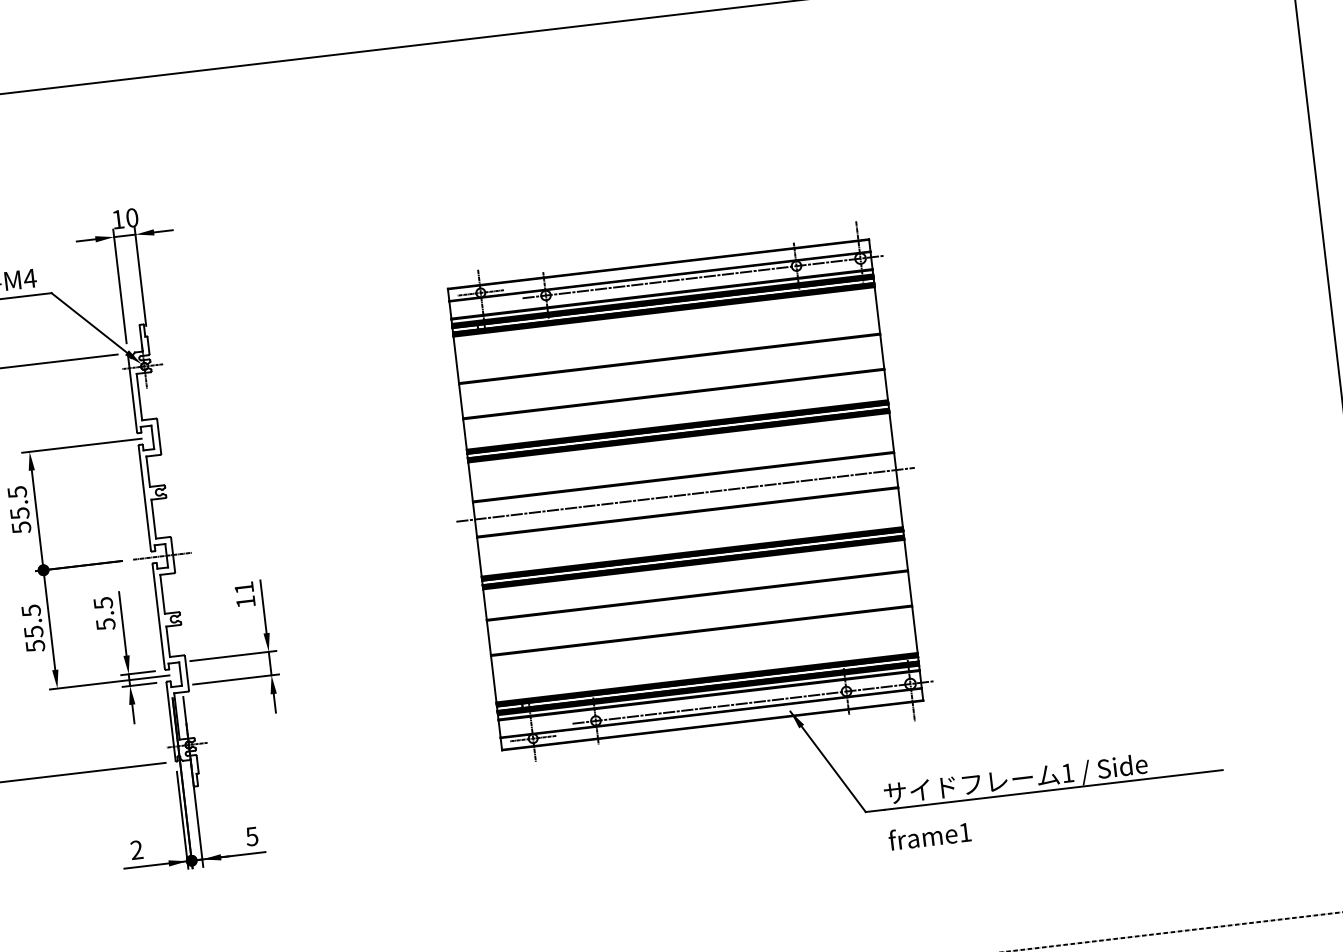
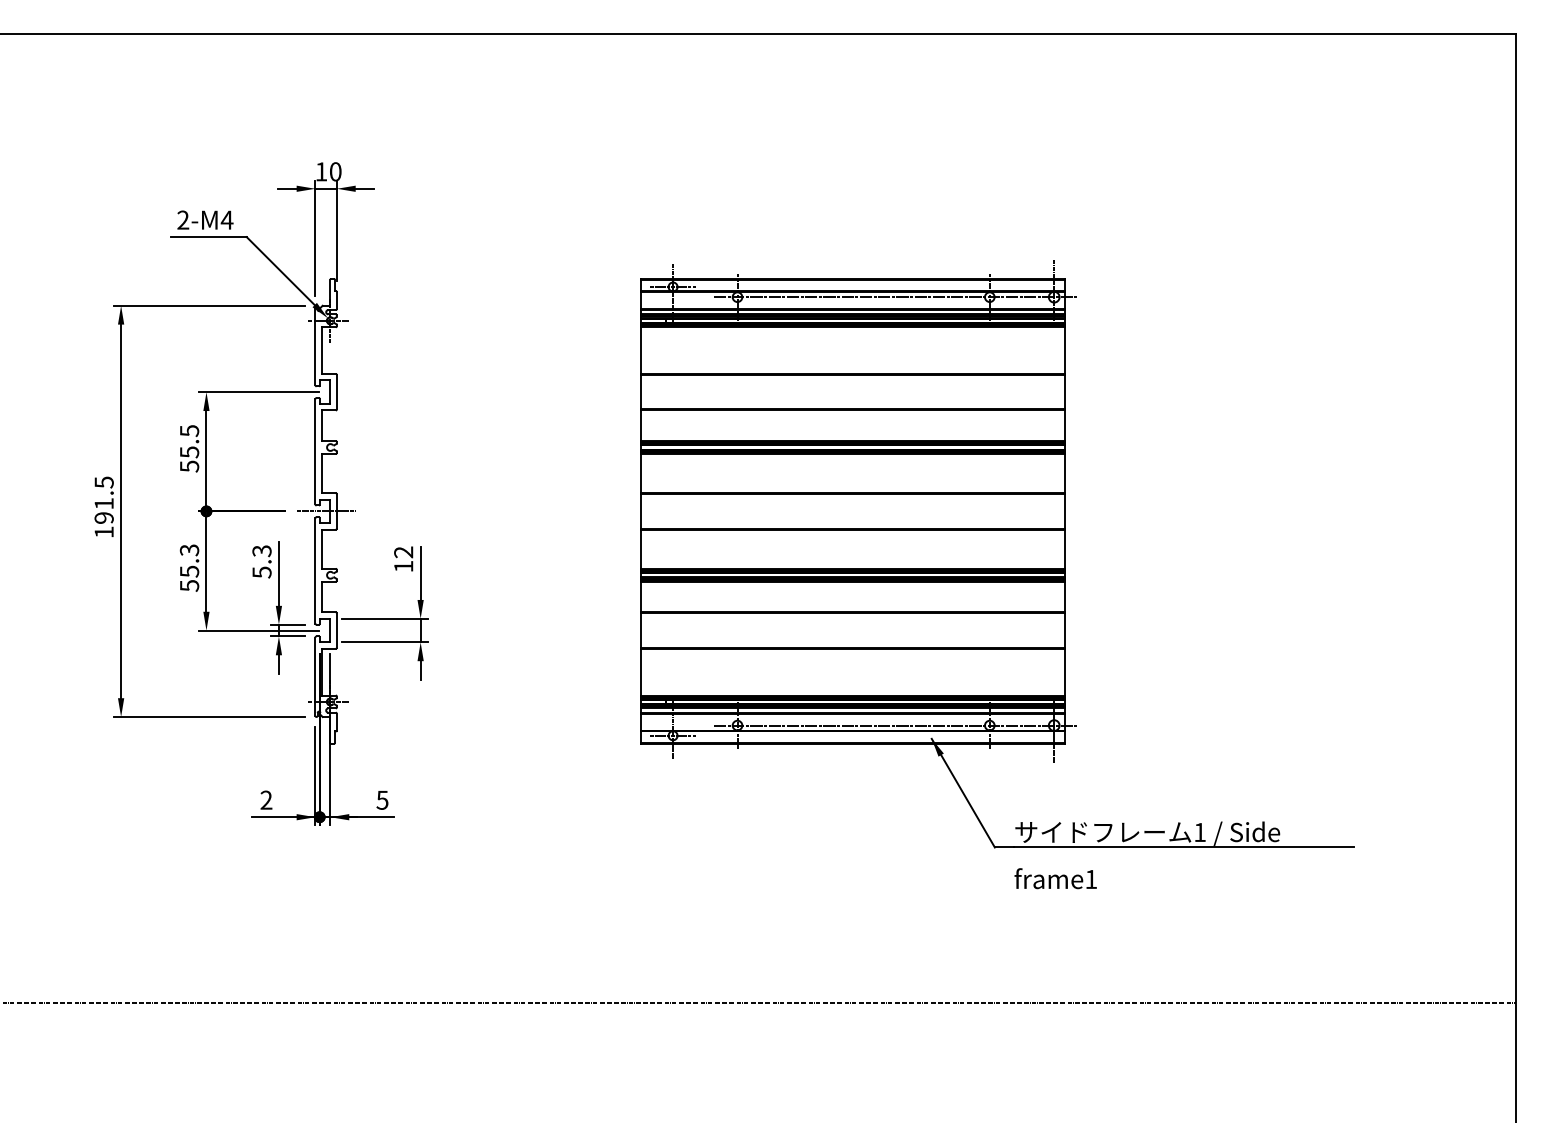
line: (685, 494) -> (852, 511), removed
text: (244, 588) -> (403, 552), 11 -> 12
text: (102, 602) -> (261, 550), 5.5 -> 5.3
text: (30, 610) -> (188, 549), 55.5 -> 55.3

